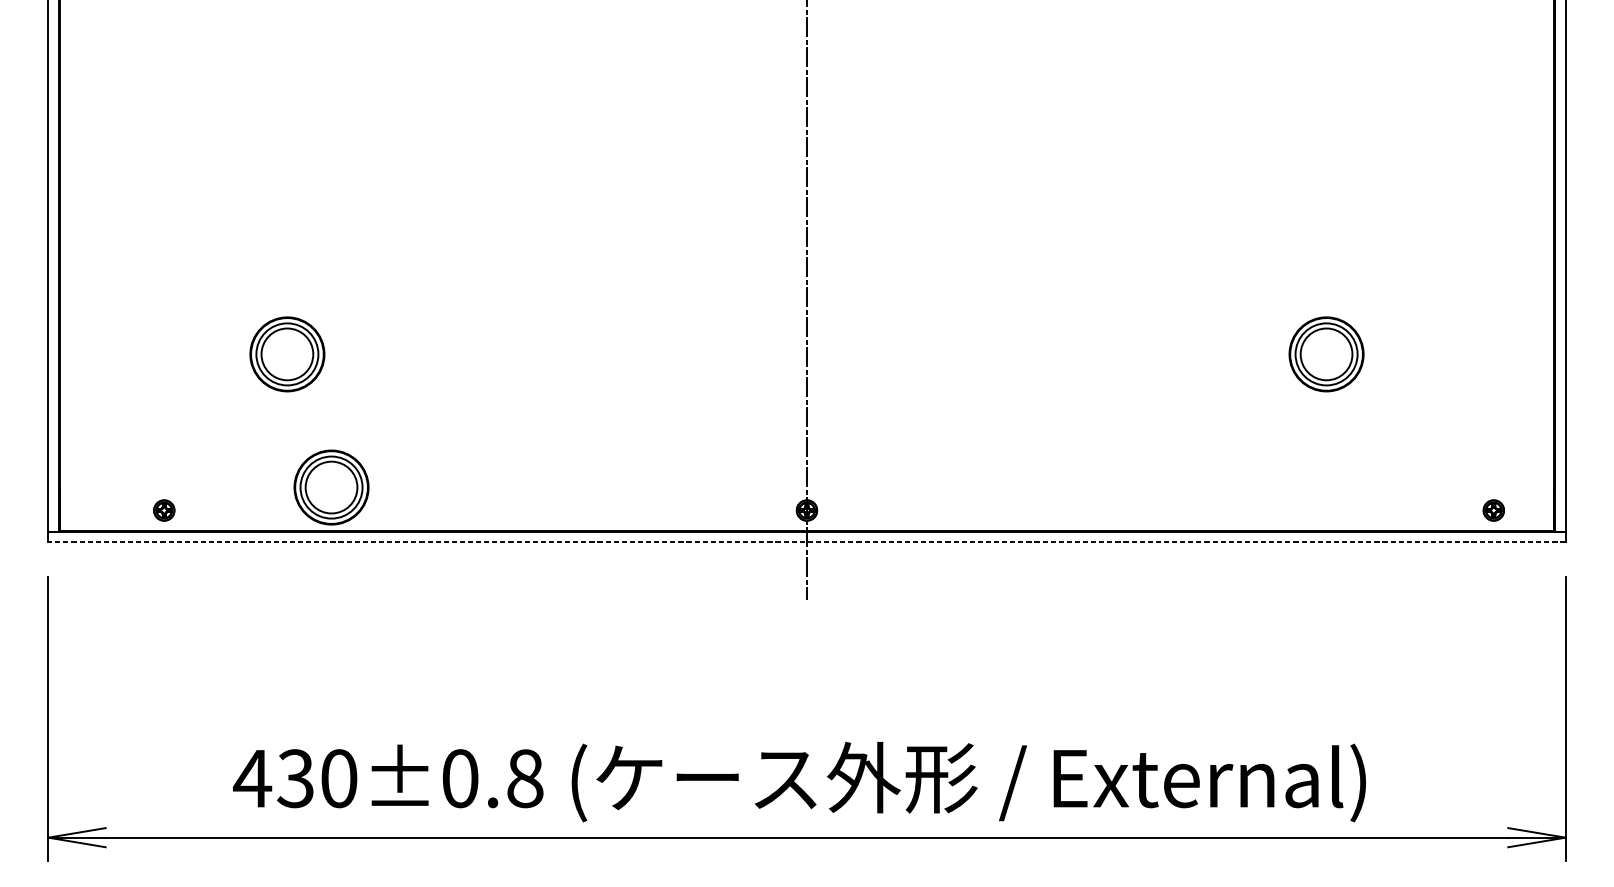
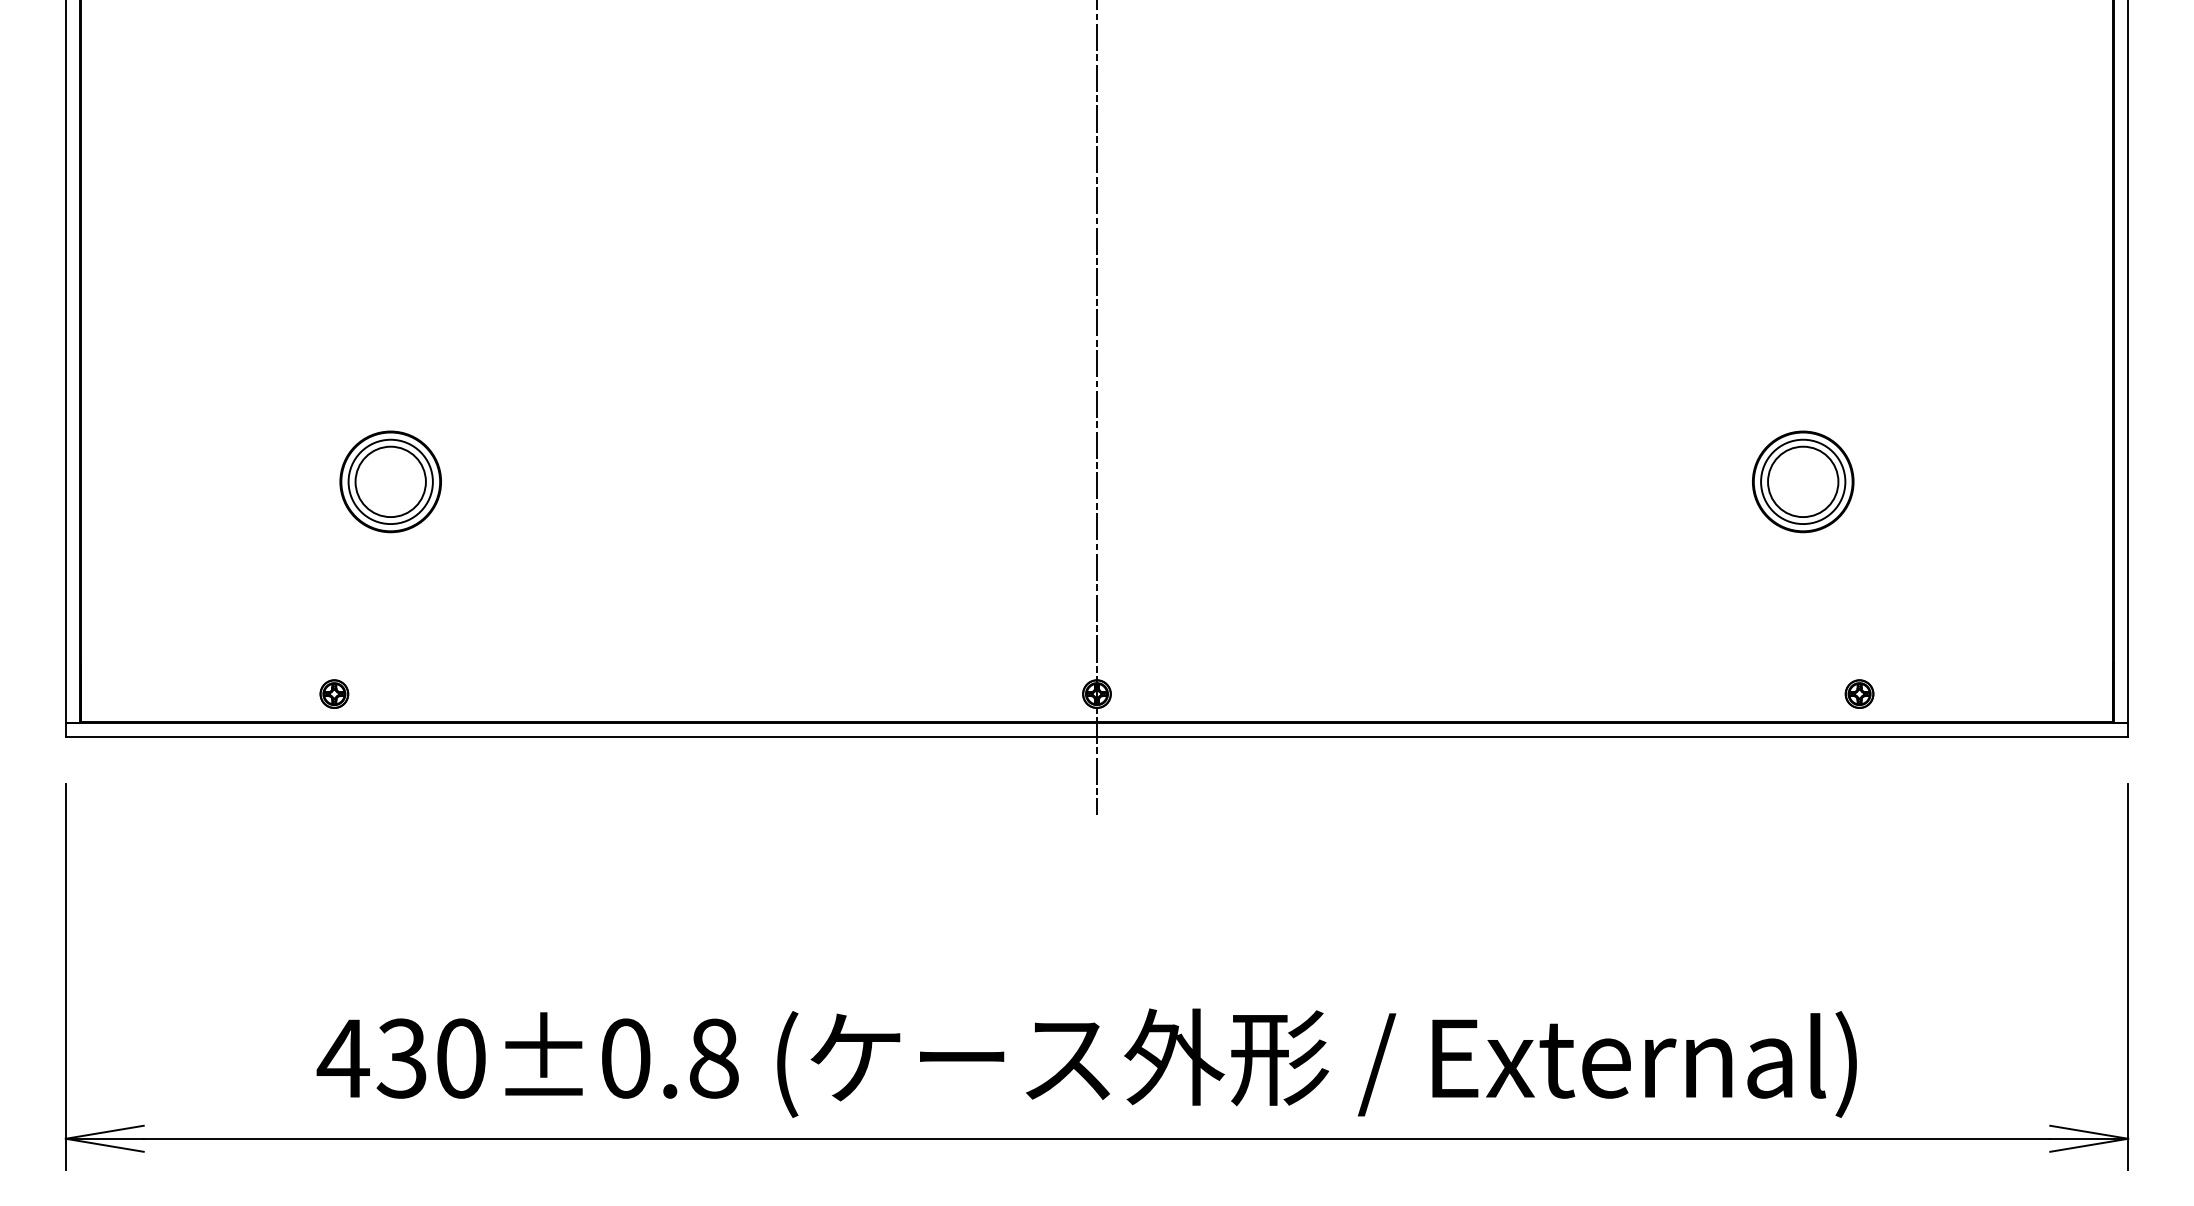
part: (331, 487) -> (450, 662), removed
part: (164, 510) -> (334, 693), moved
part: (1493, 510) -> (1859, 693), moved
line: (806, 542) -> (1096, 737), dashed -> solid

